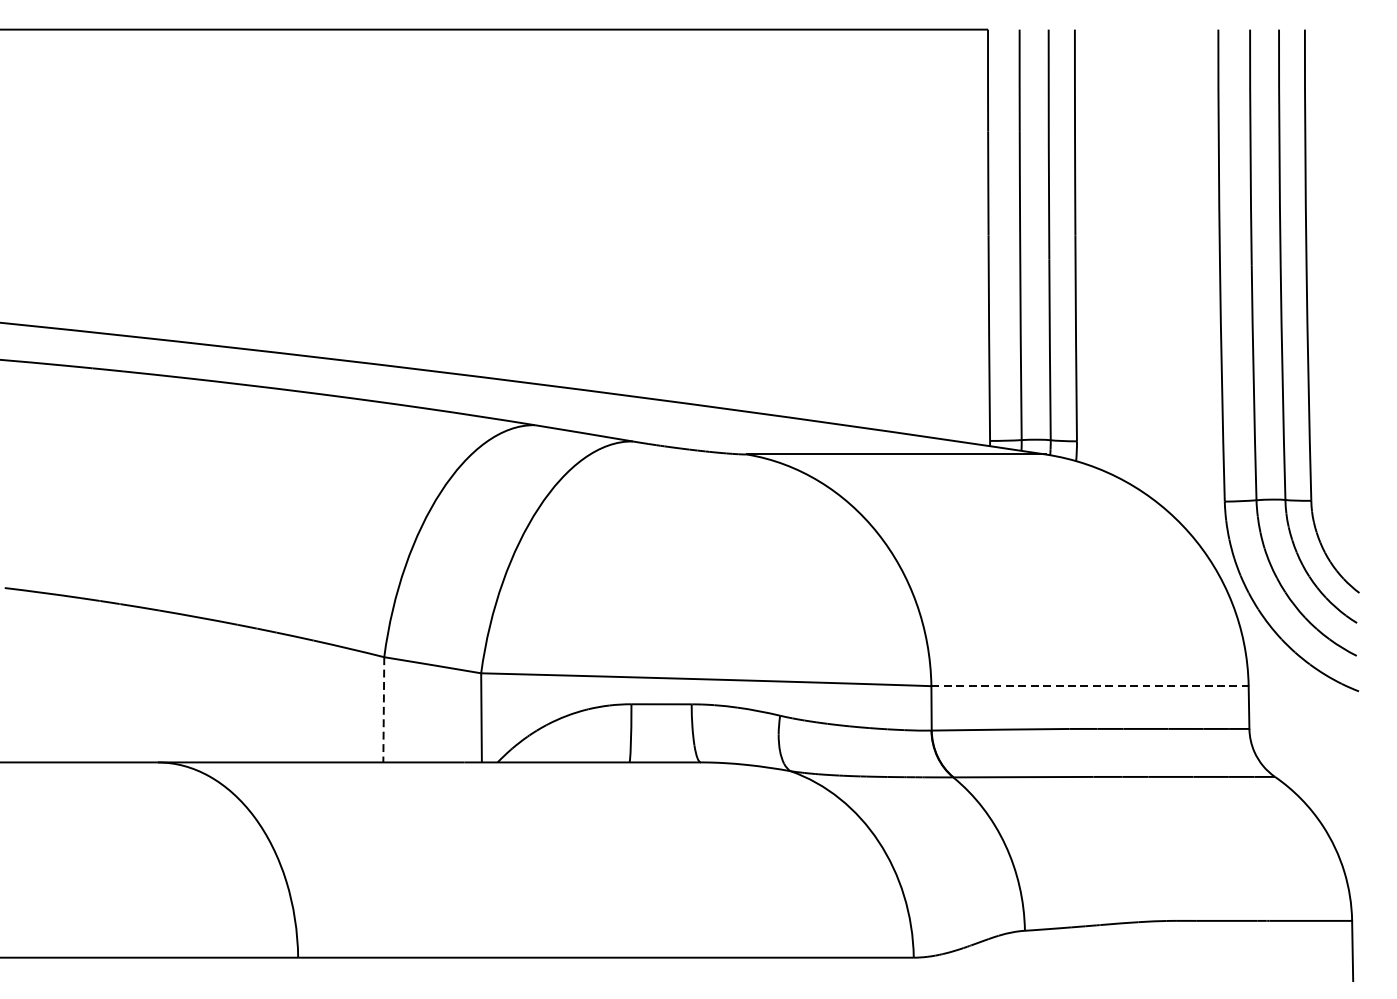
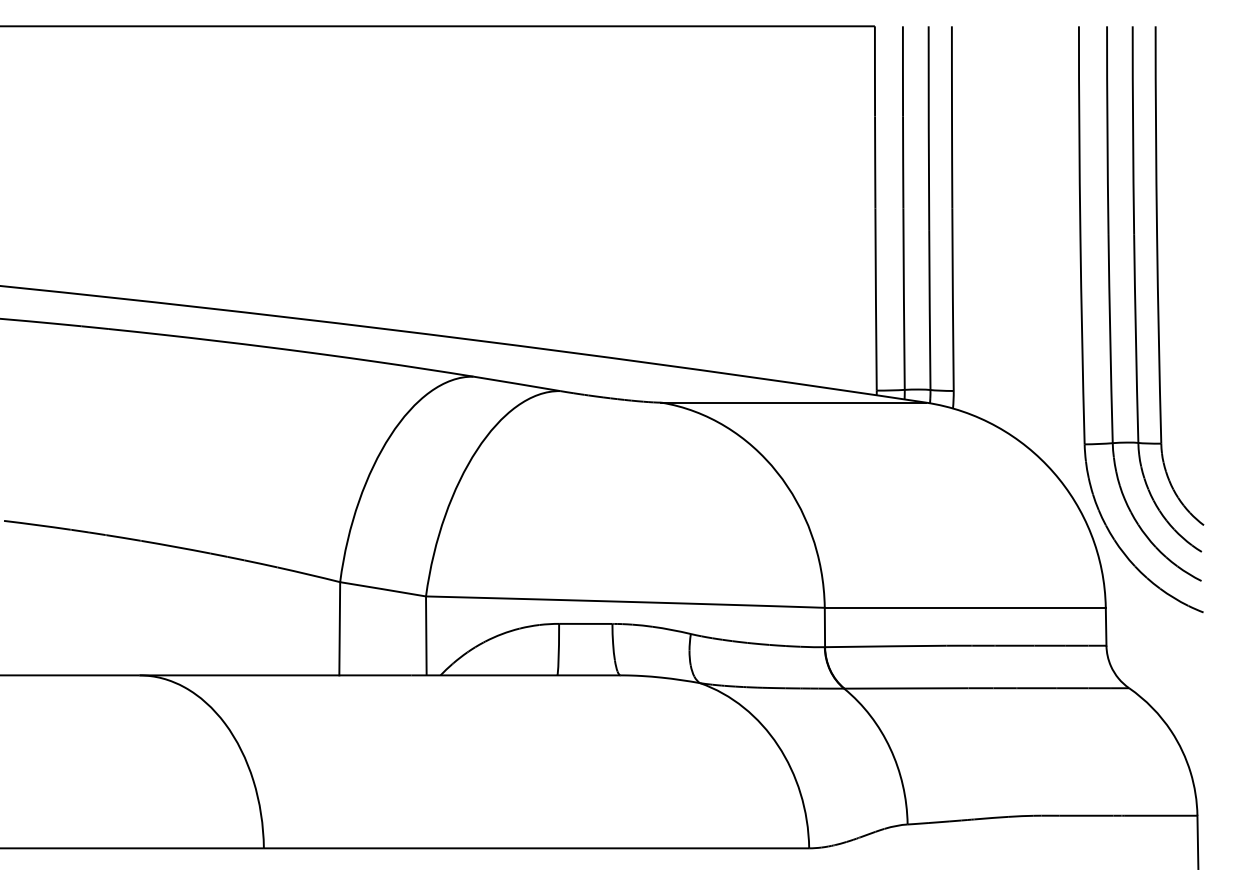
line: (1090, 685) -> (965, 607), dashed -> solid
line: (383, 709) -> (339, 628), dashed -> solid

